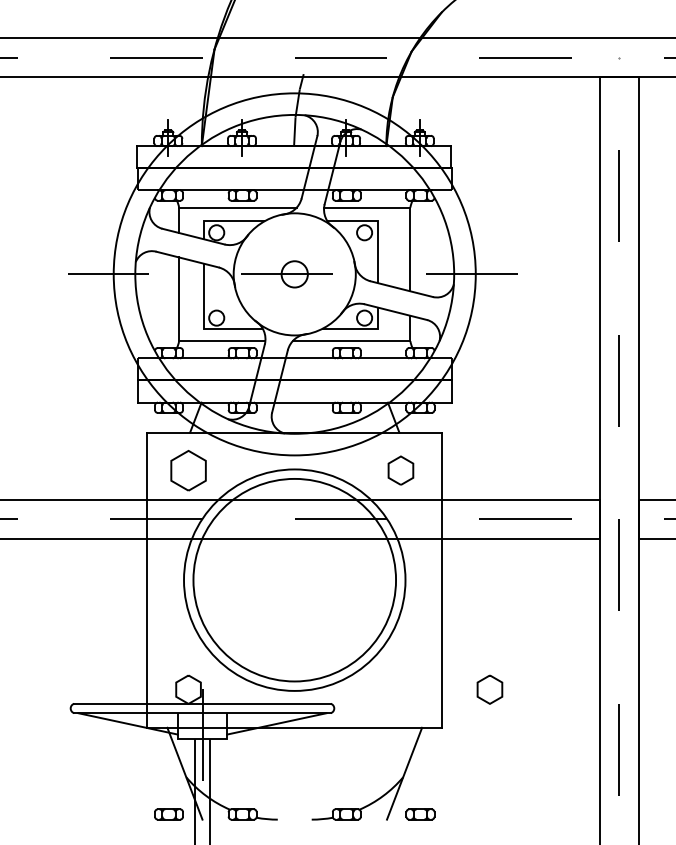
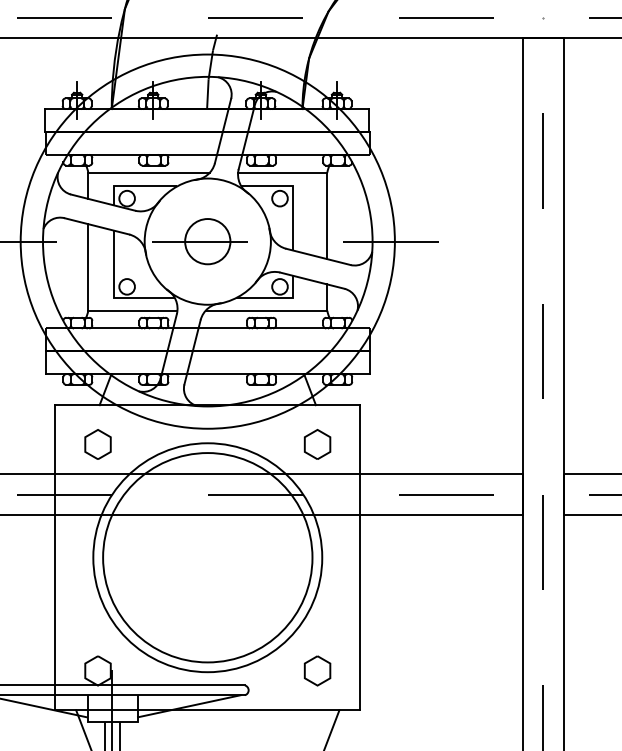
circle: (294, 274) -> (207, 241), size x1.67
part: (188, 470) -> (97, 444), size x0.71
part: (489, 689) -> (317, 670), moved

